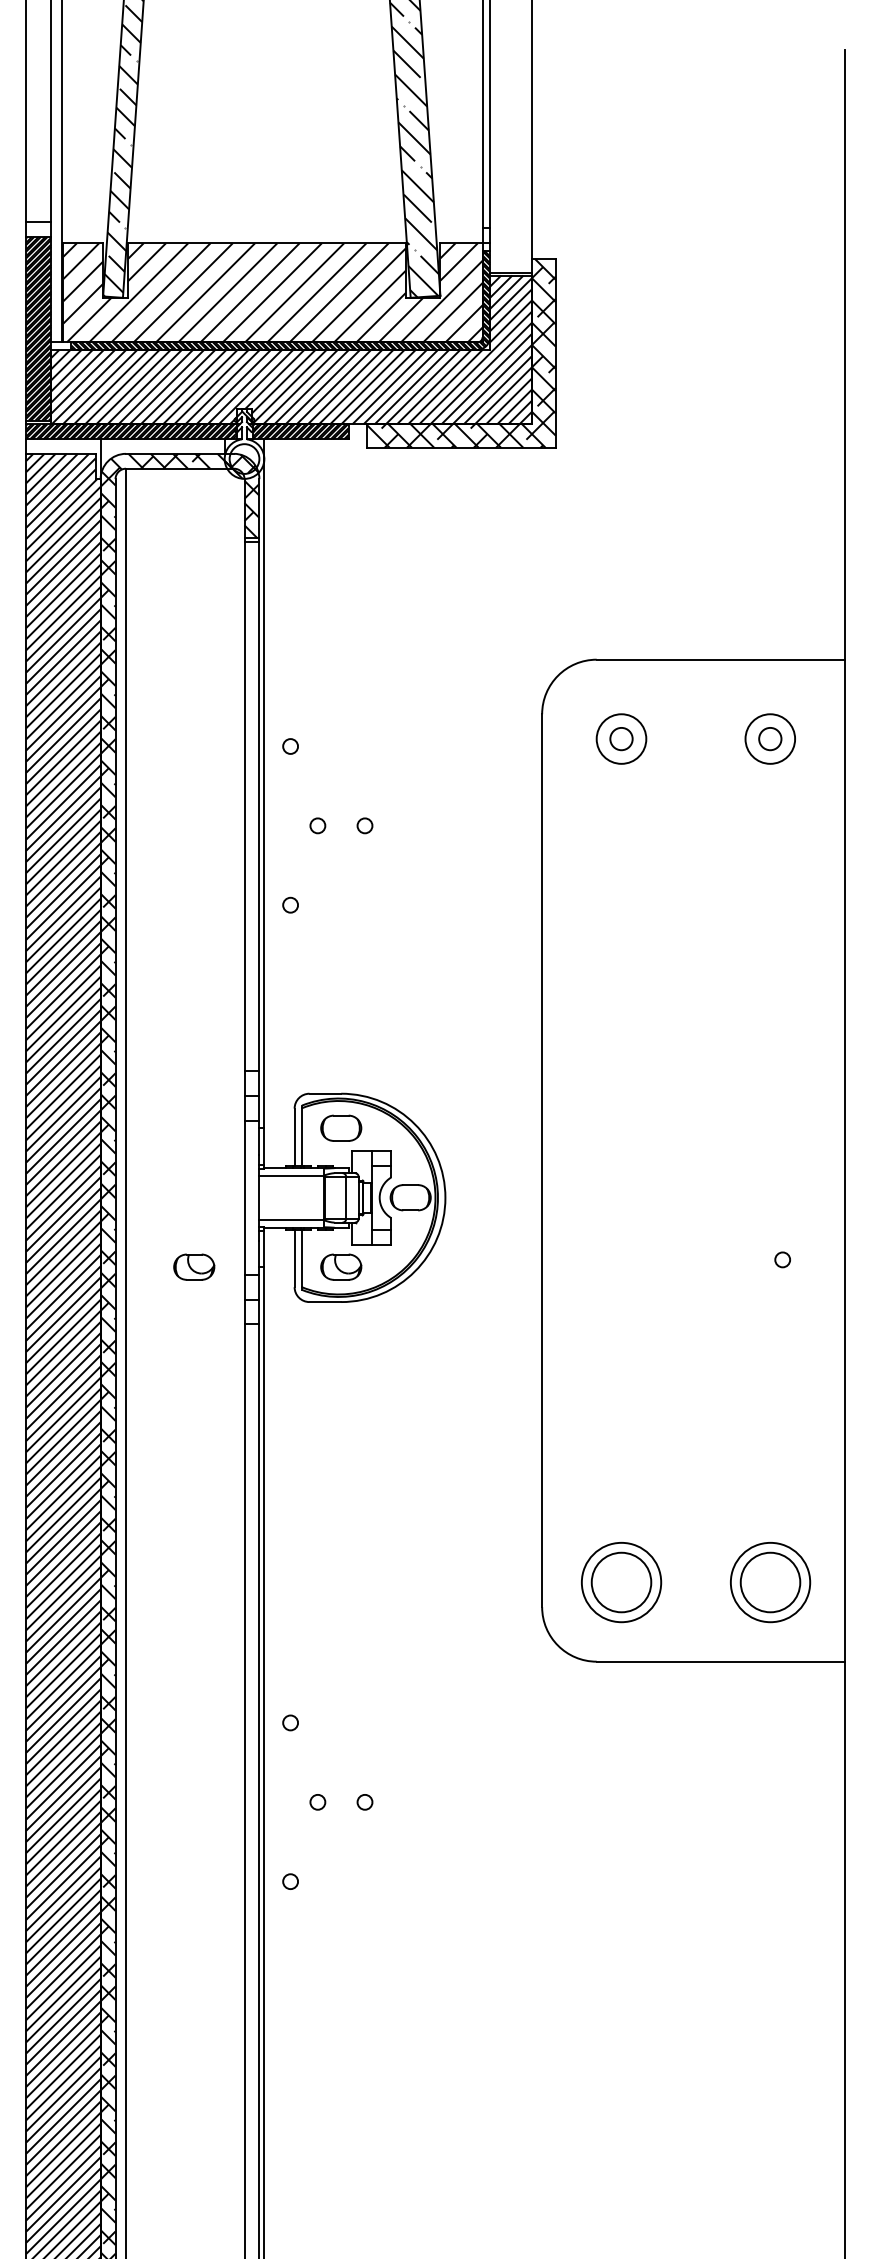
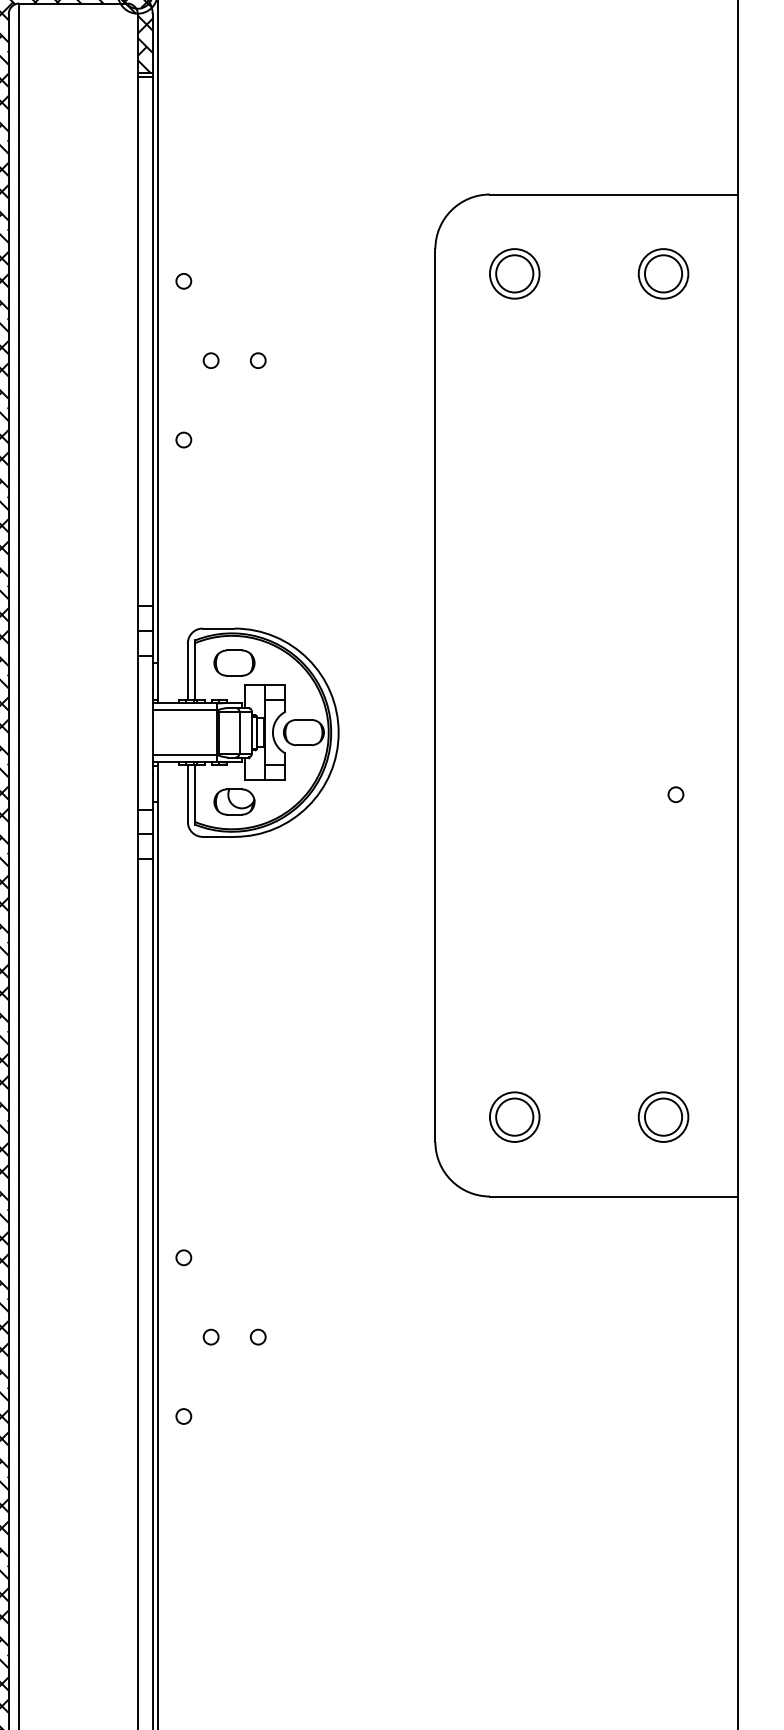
circle: (621, 738) -> (514, 273), size x1.67
circle: (769, 738) -> (662, 273), size x1.67
part: (194, 1266) -> (87, 801), removed
part: (621, 1581) -> (514, 1116), size x0.62
part: (769, 1581) -> (662, 1116), size x0.62

